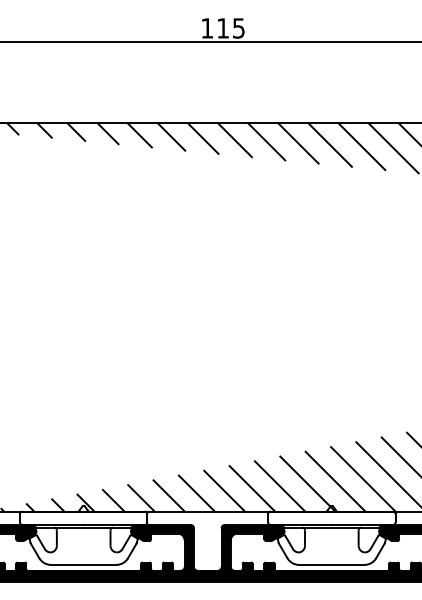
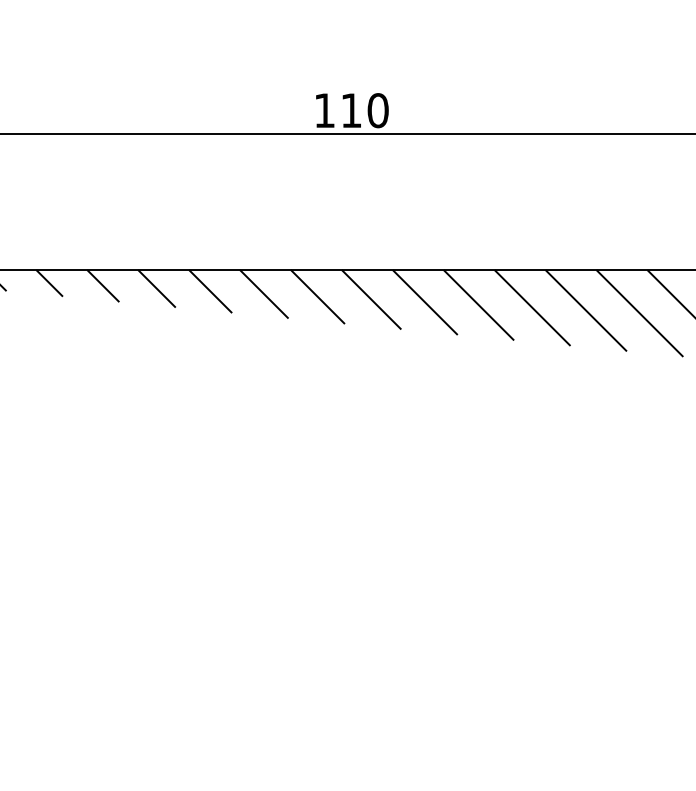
text: (238, 28) -> (377, 110), 115 -> 110

